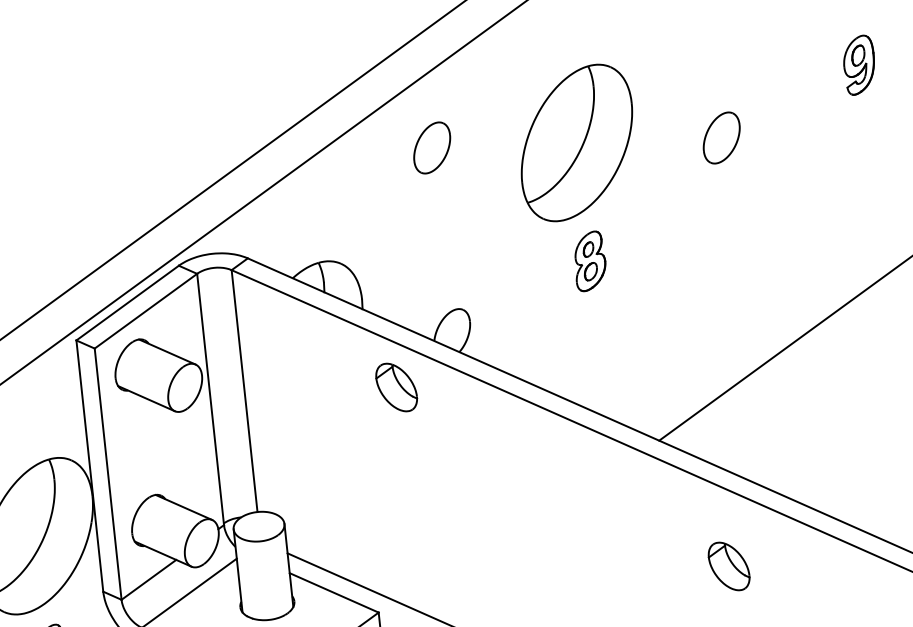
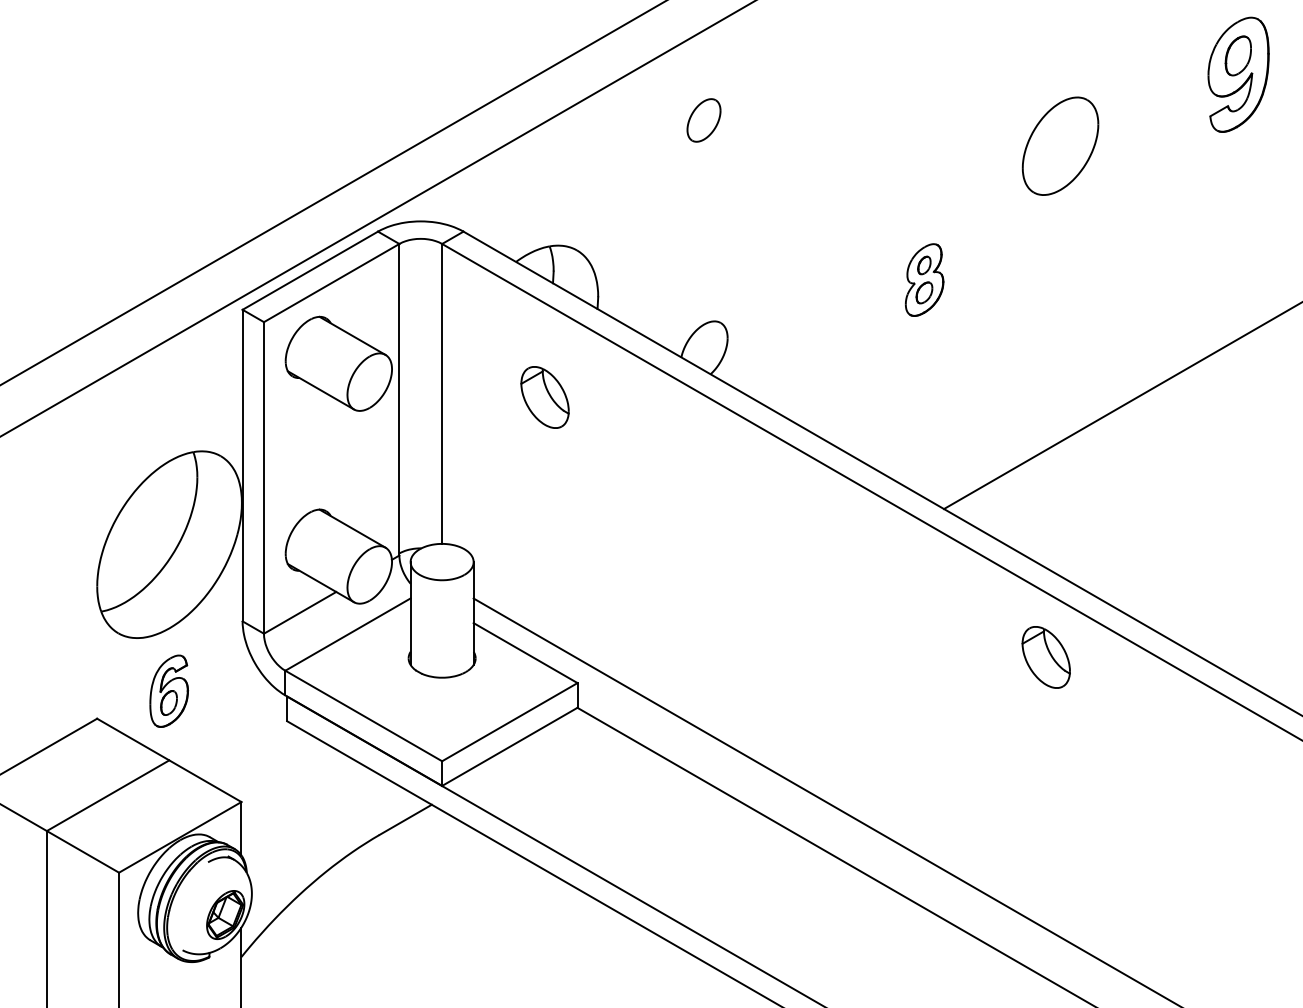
part: (859, 64) -> (1238, 74), size x1.6
part: (721, 137) -> (1059, 145), size x1.6
part: (577, 143) -> (882, 133), removed
part: (431, 148) -> (703, 120), size x0.7
part: (589, 260) -> (924, 279), moved
part: (396, 387) -> (544, 397), moved
part: (728, 566) -> (1045, 657), moved

